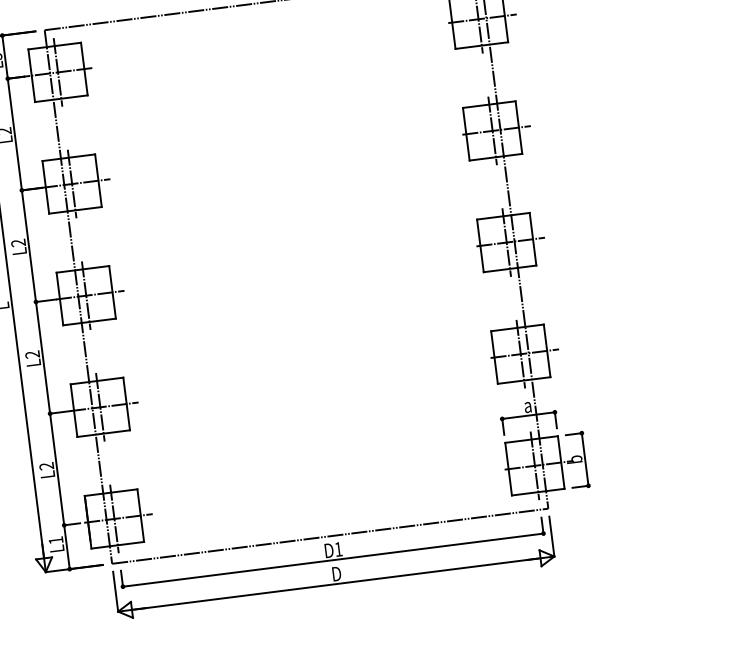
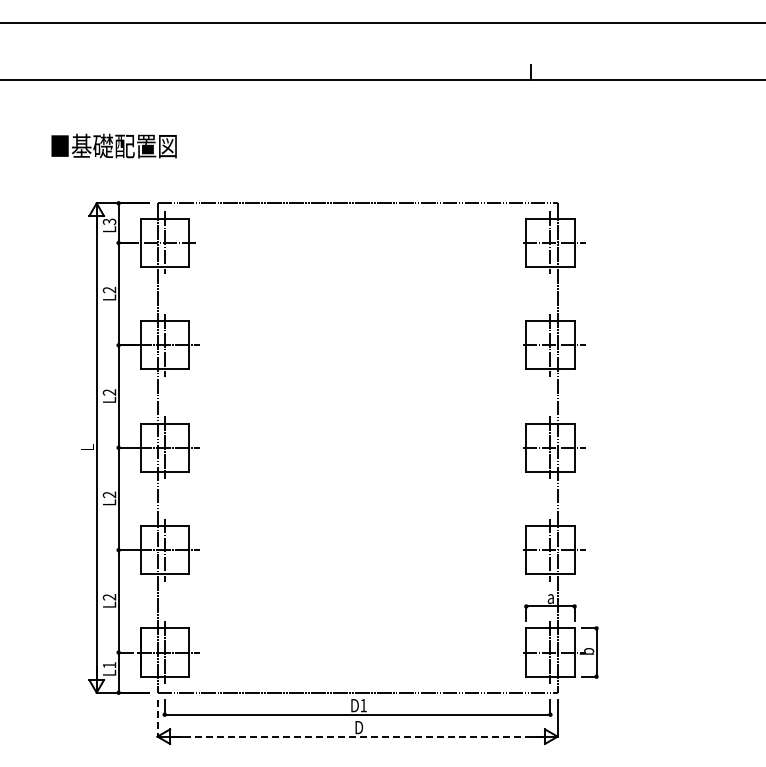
line: (336, 583) -> (357, 736), solid -> dashed
line: (115, 591) -> (157, 718), solid -> dashed

